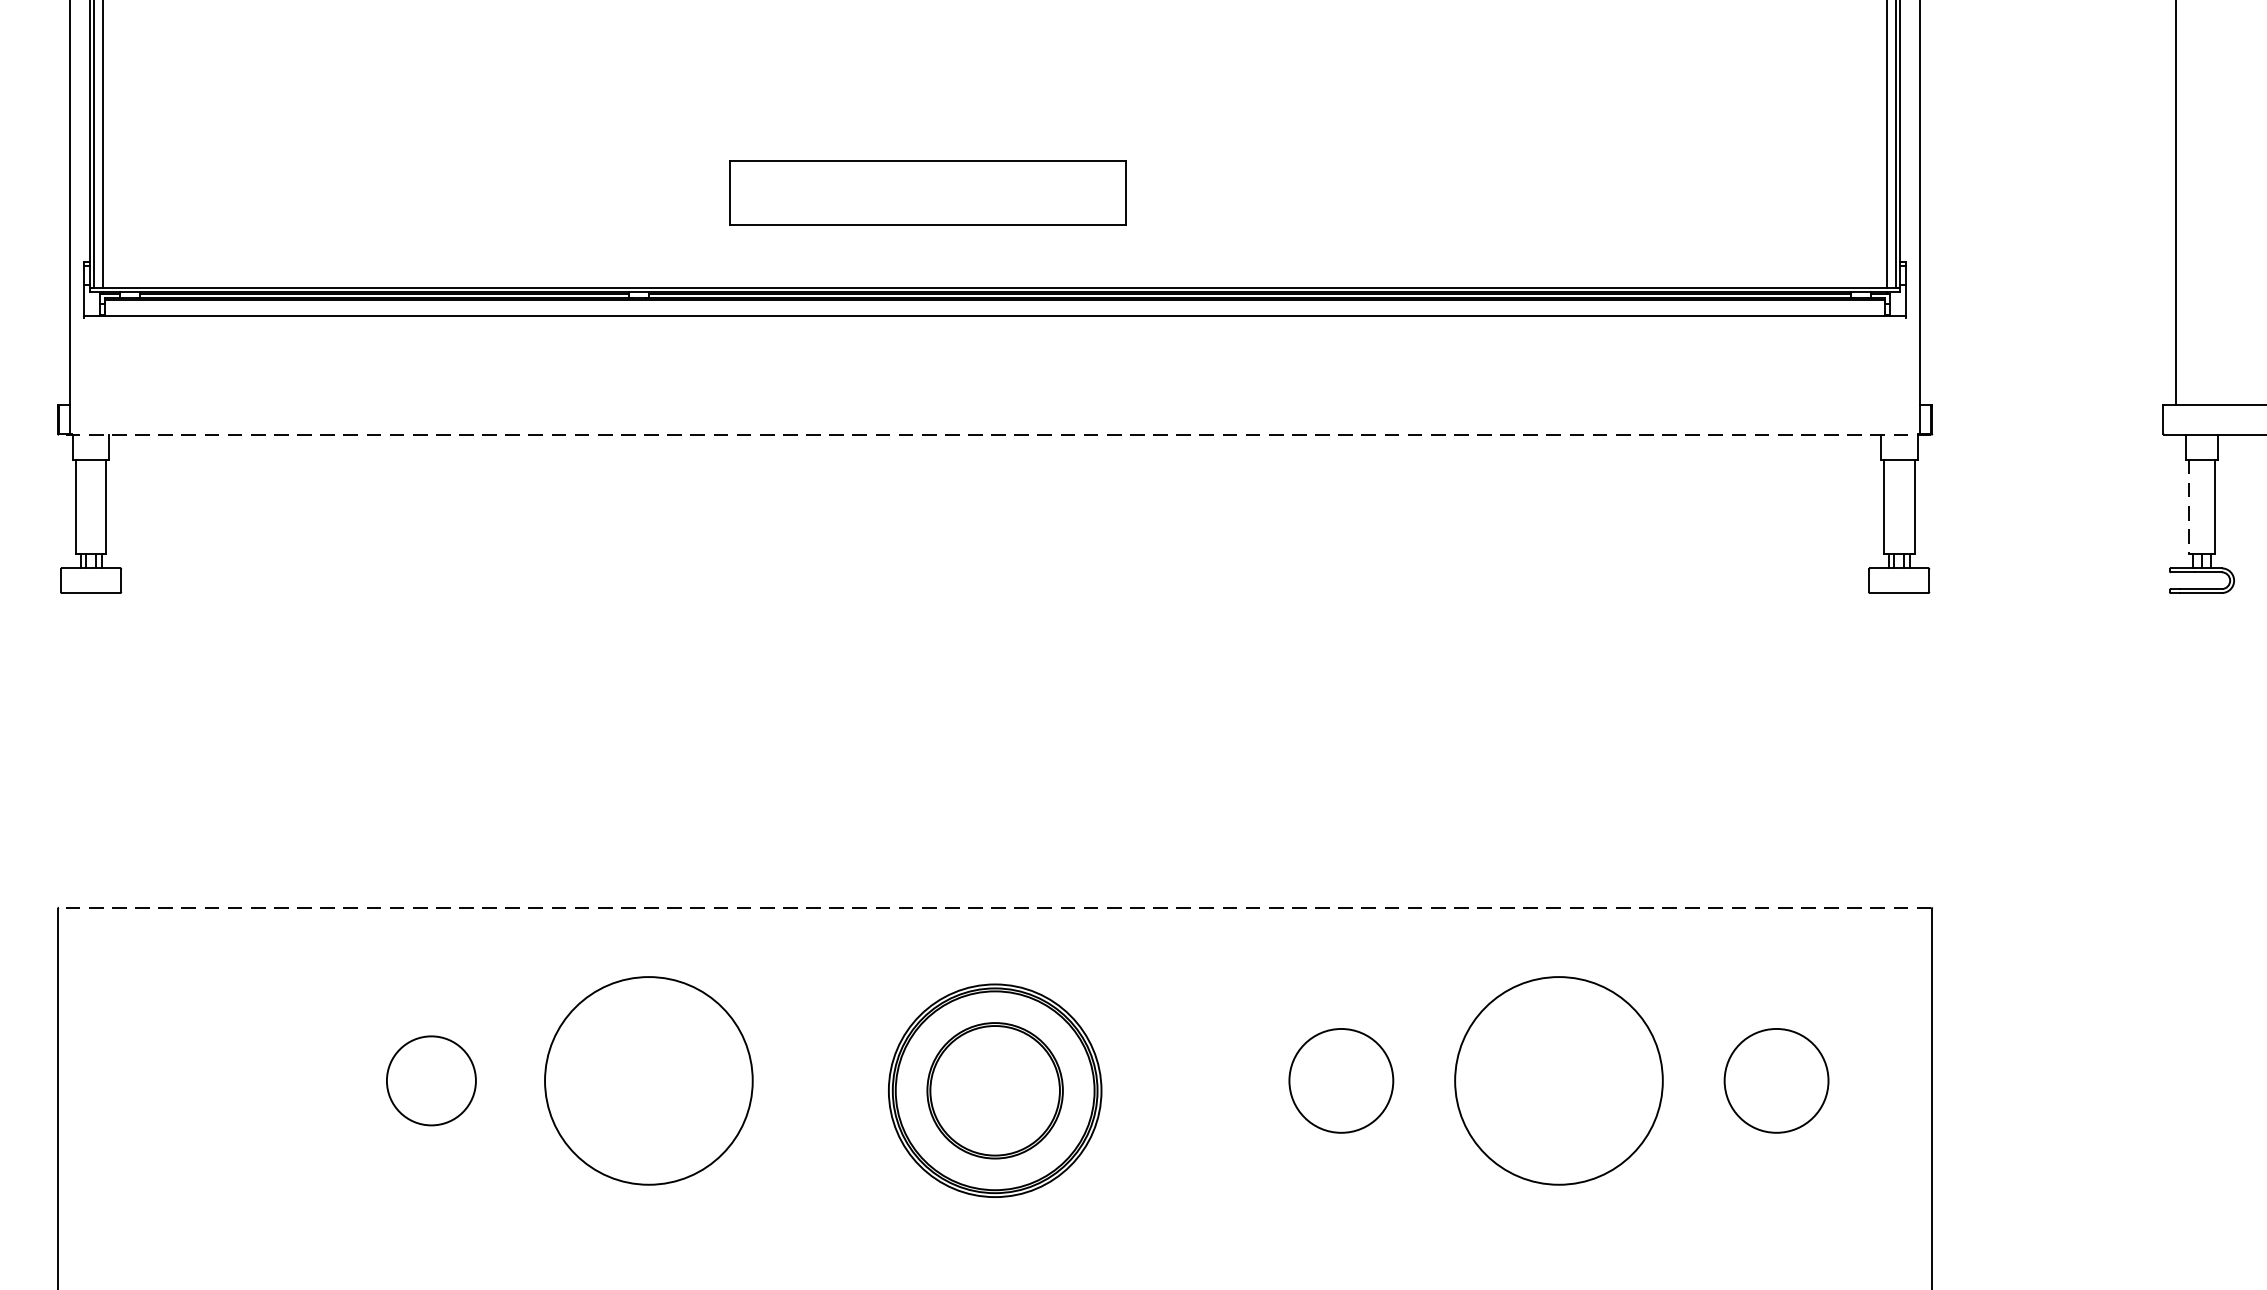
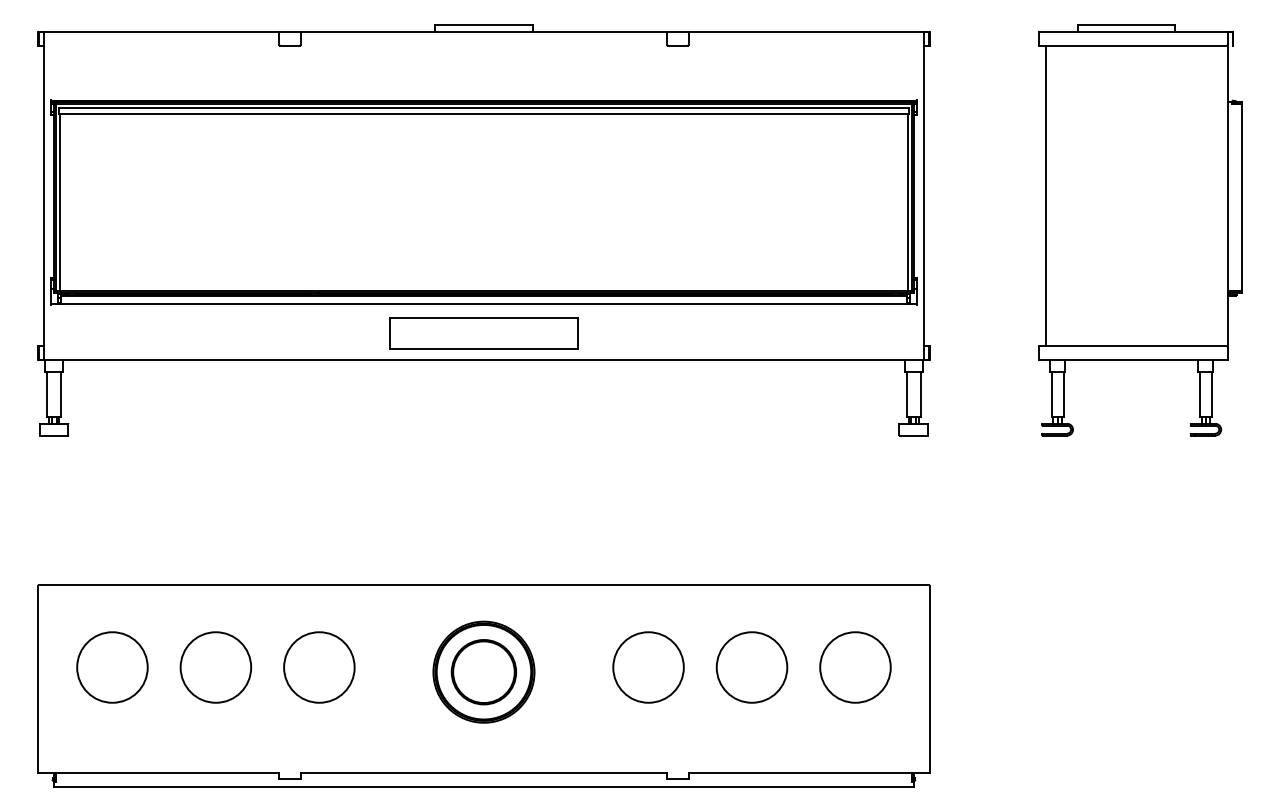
part: (926, 193) -> (483, 333), moved
line: (994, 435) -> (483, 360), dashed -> solid
line: (2188, 506) -> (1051, 394), dashed -> solid
line: (994, 908) -> (483, 585), dashed -> solid
circle: (213, 1080) -> (112, 667), added
circle: (430, 1080) -> (215, 667), size x1.67
circle: (649, 1080) -> (319, 667), size x0.71
circle: (1341, 1080) -> (648, 667), size x1.43
circle: (1557, 1080) -> (751, 667), size x0.71
circle: (1776, 1080) -> (855, 667), size x1.43

